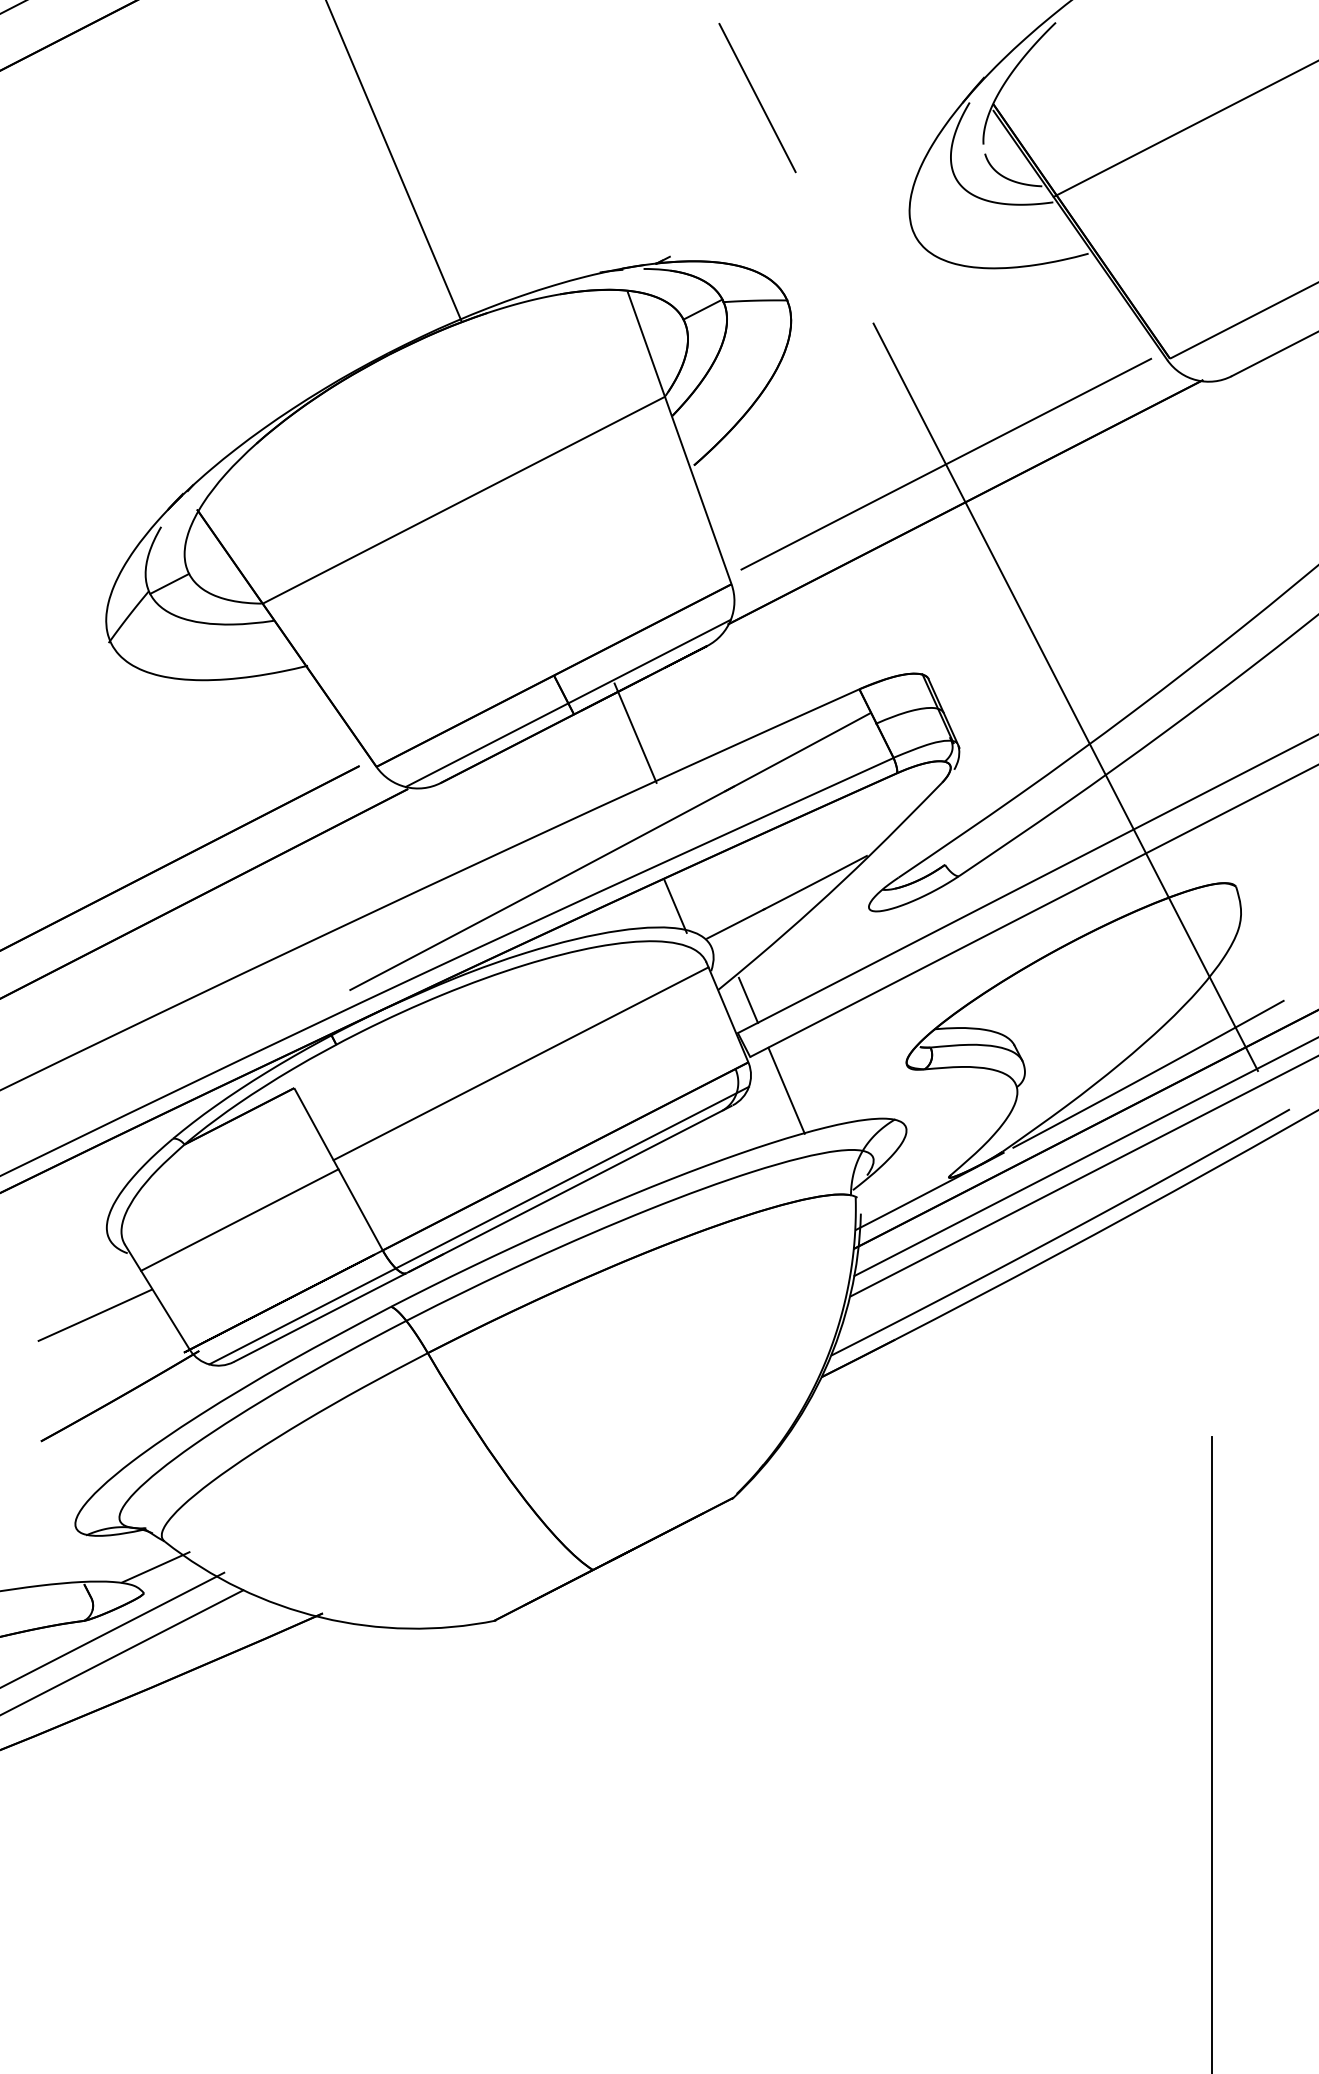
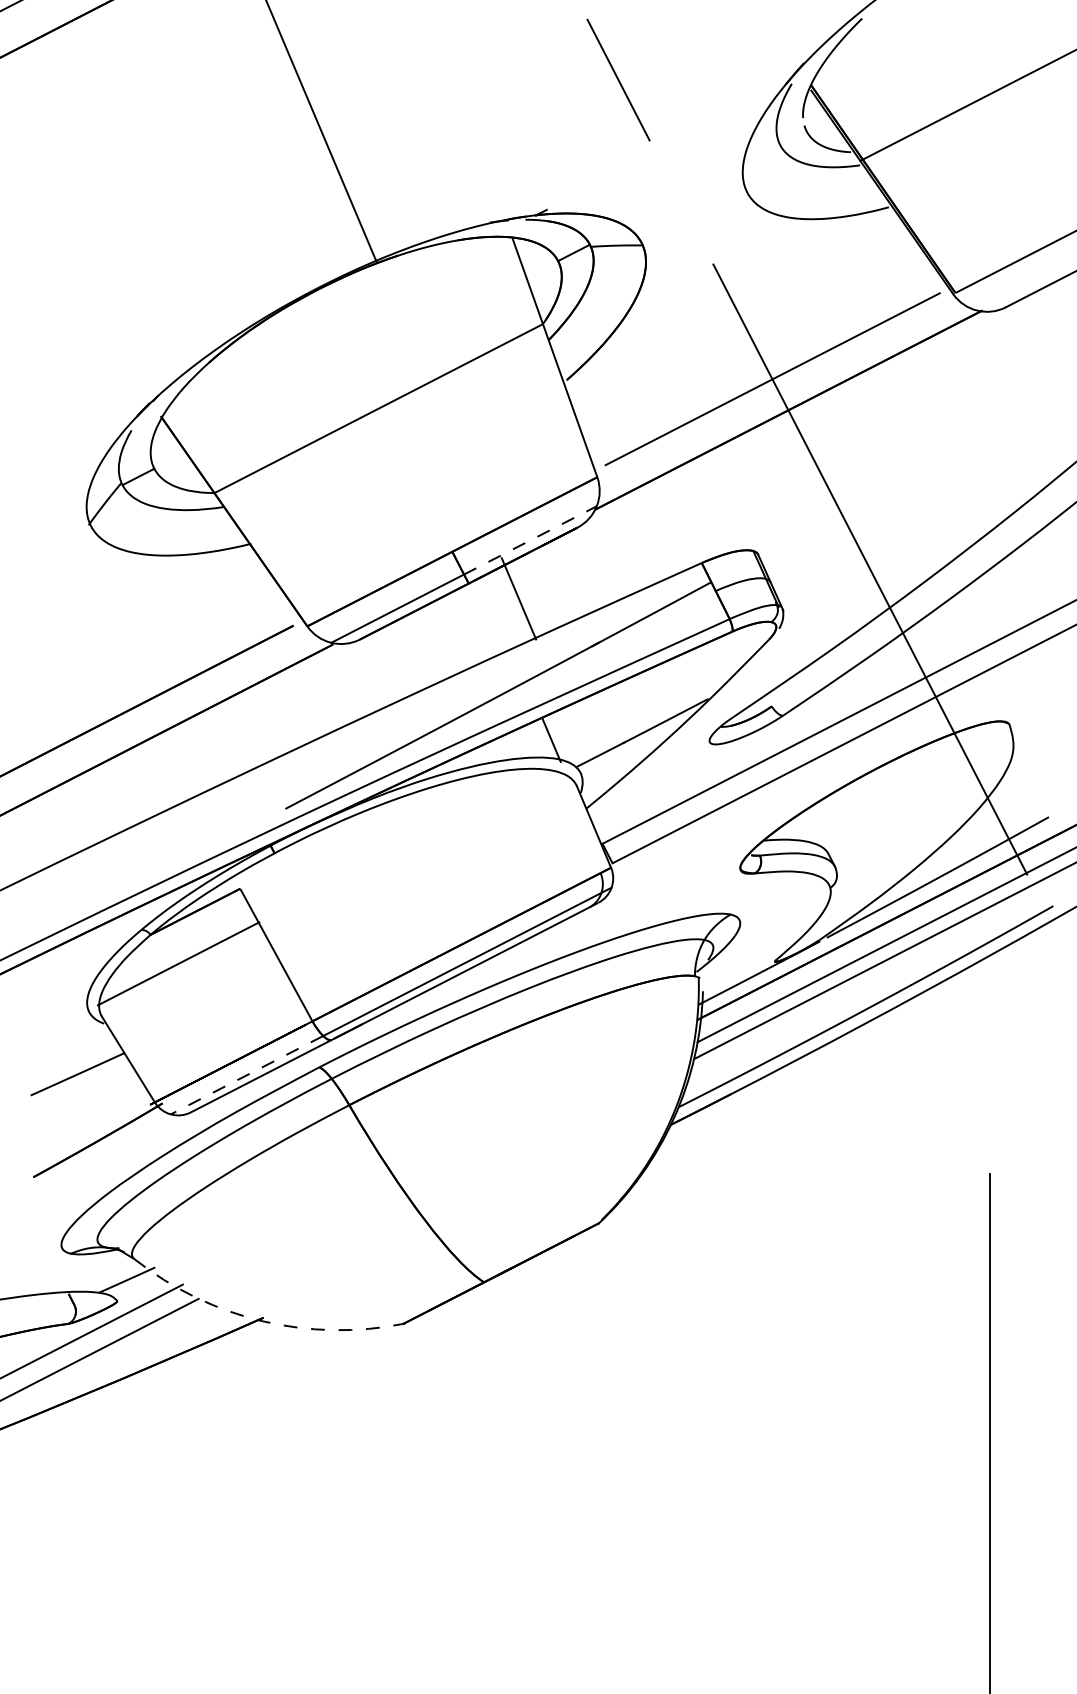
line: (650, 661) -> (531, 540), solid -> dashed
line: (748, 1000) -> (611, 817), removed
line: (520, 1063) -> (424, 868), removed
line: (786, 1090) -> (642, 890), removed
line: (239, 1219) -> (178, 963), moved
line: (302, 1316) -> (246, 1075), solid -> dashed
arc: (321, 1617) -> (262, 1321), solid -> dashed

